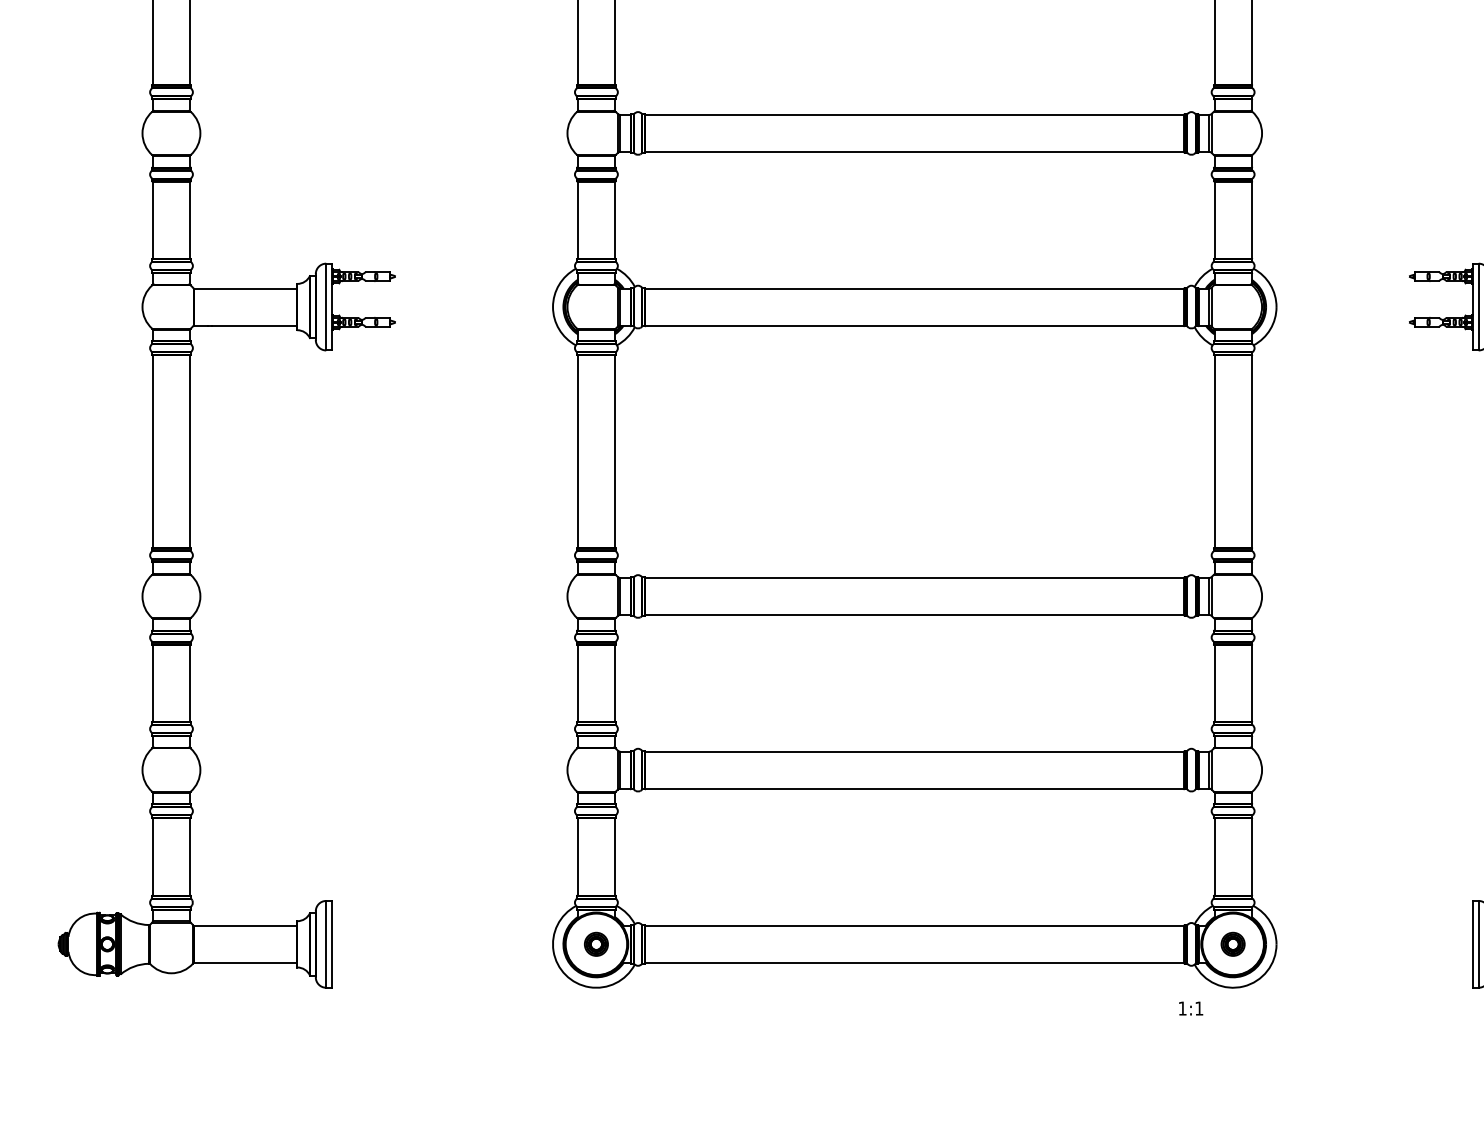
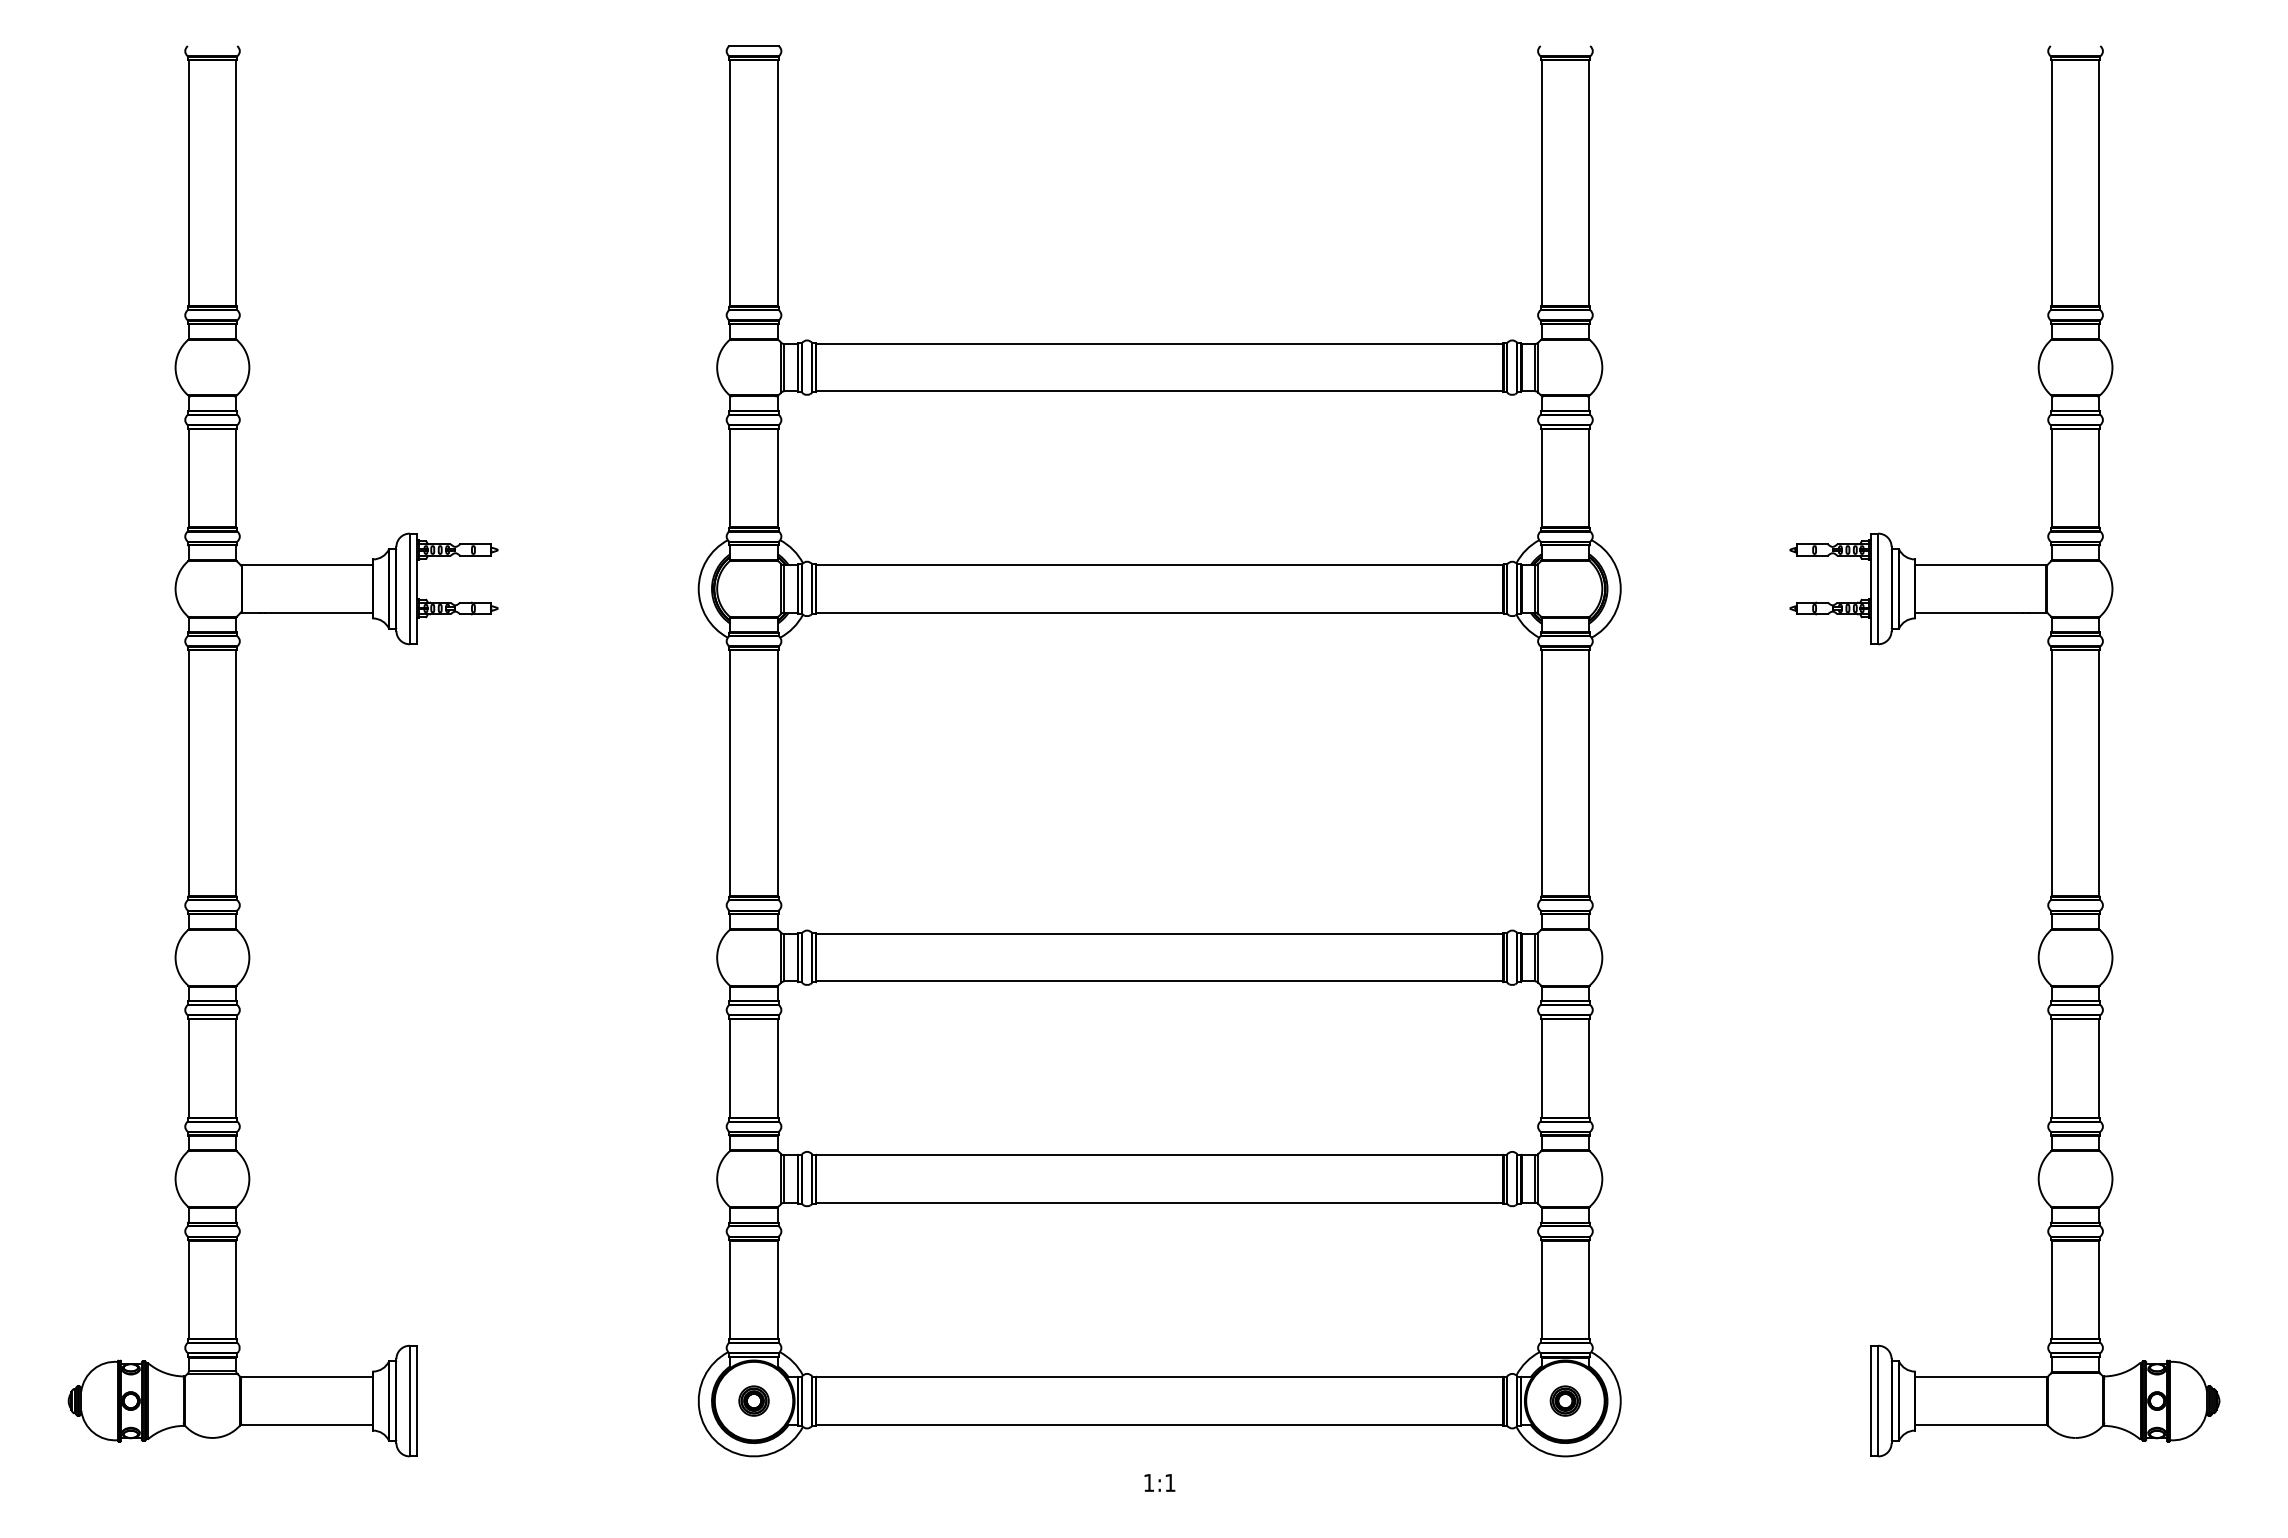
text: (1190, 1008) -> (1159, 1482), moved

